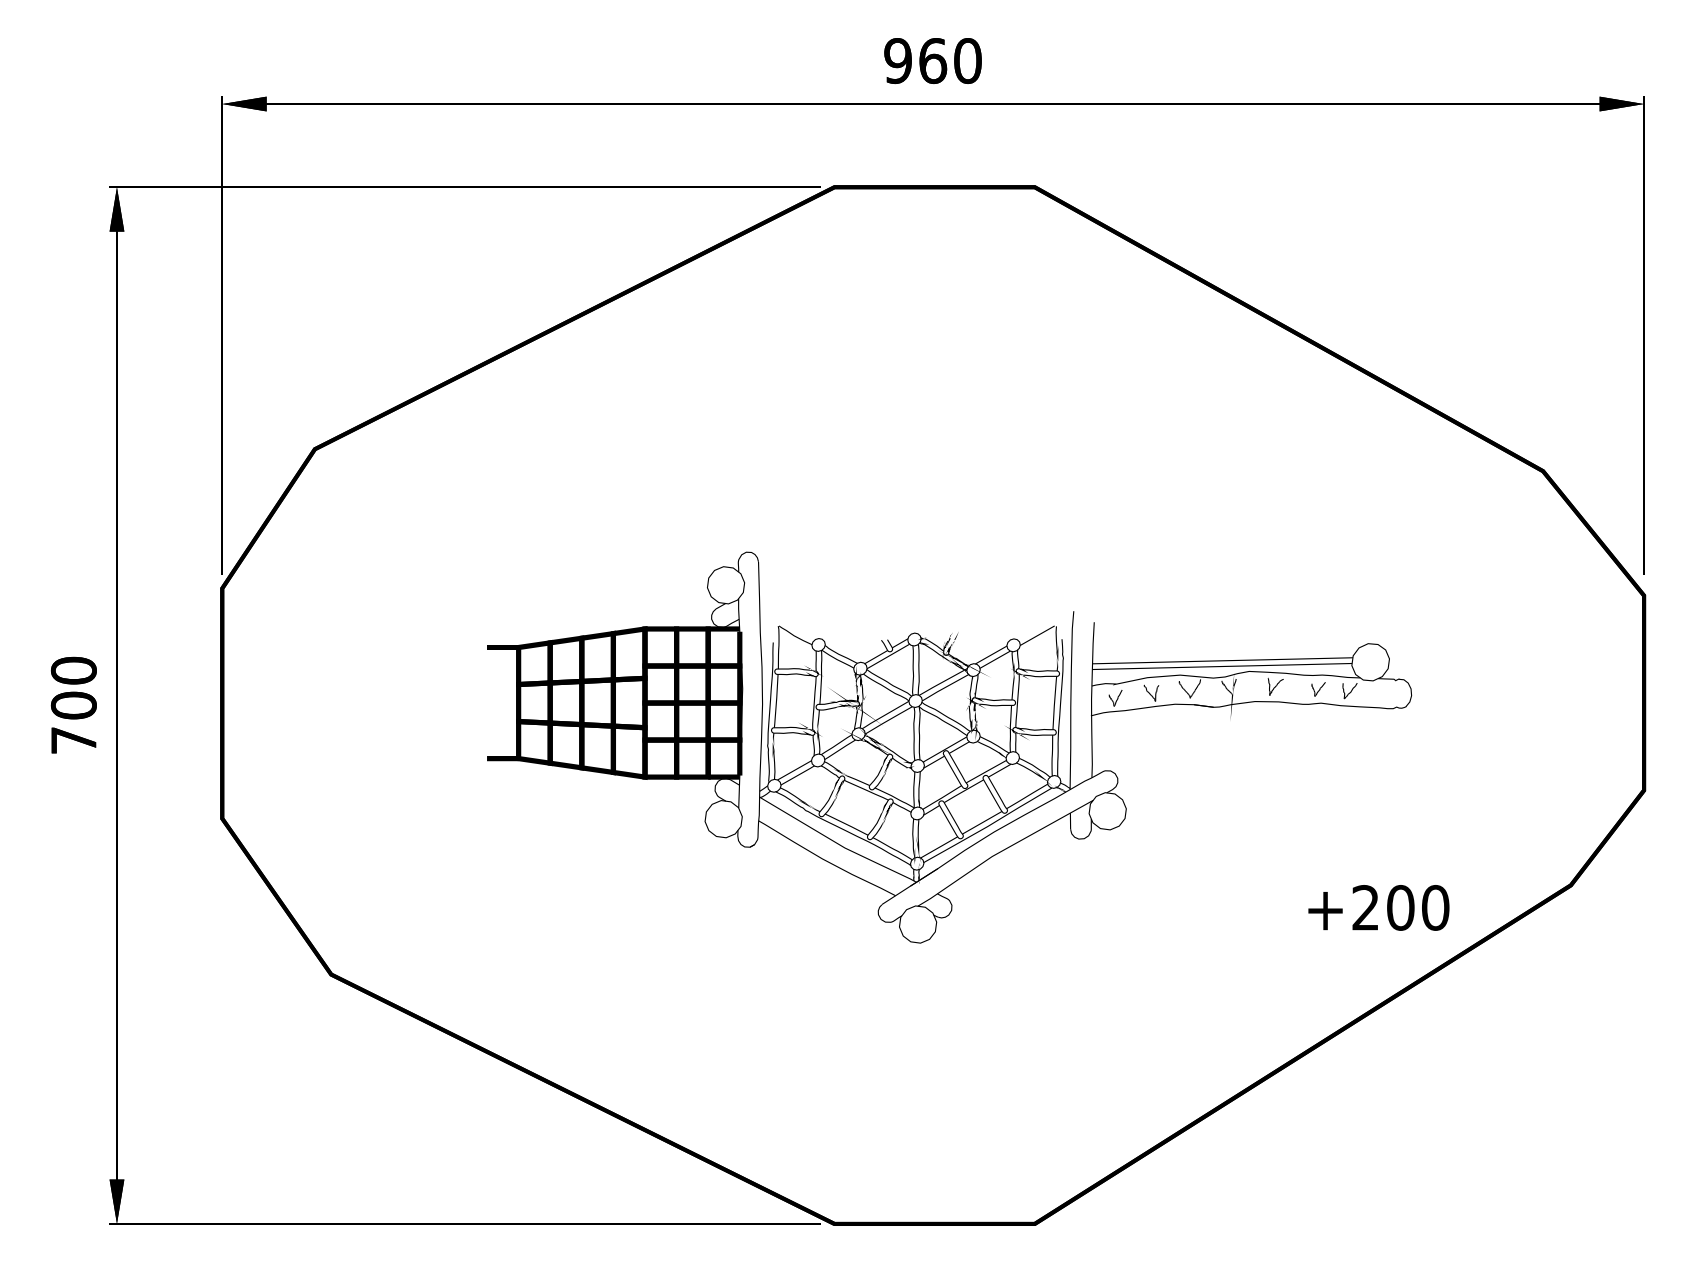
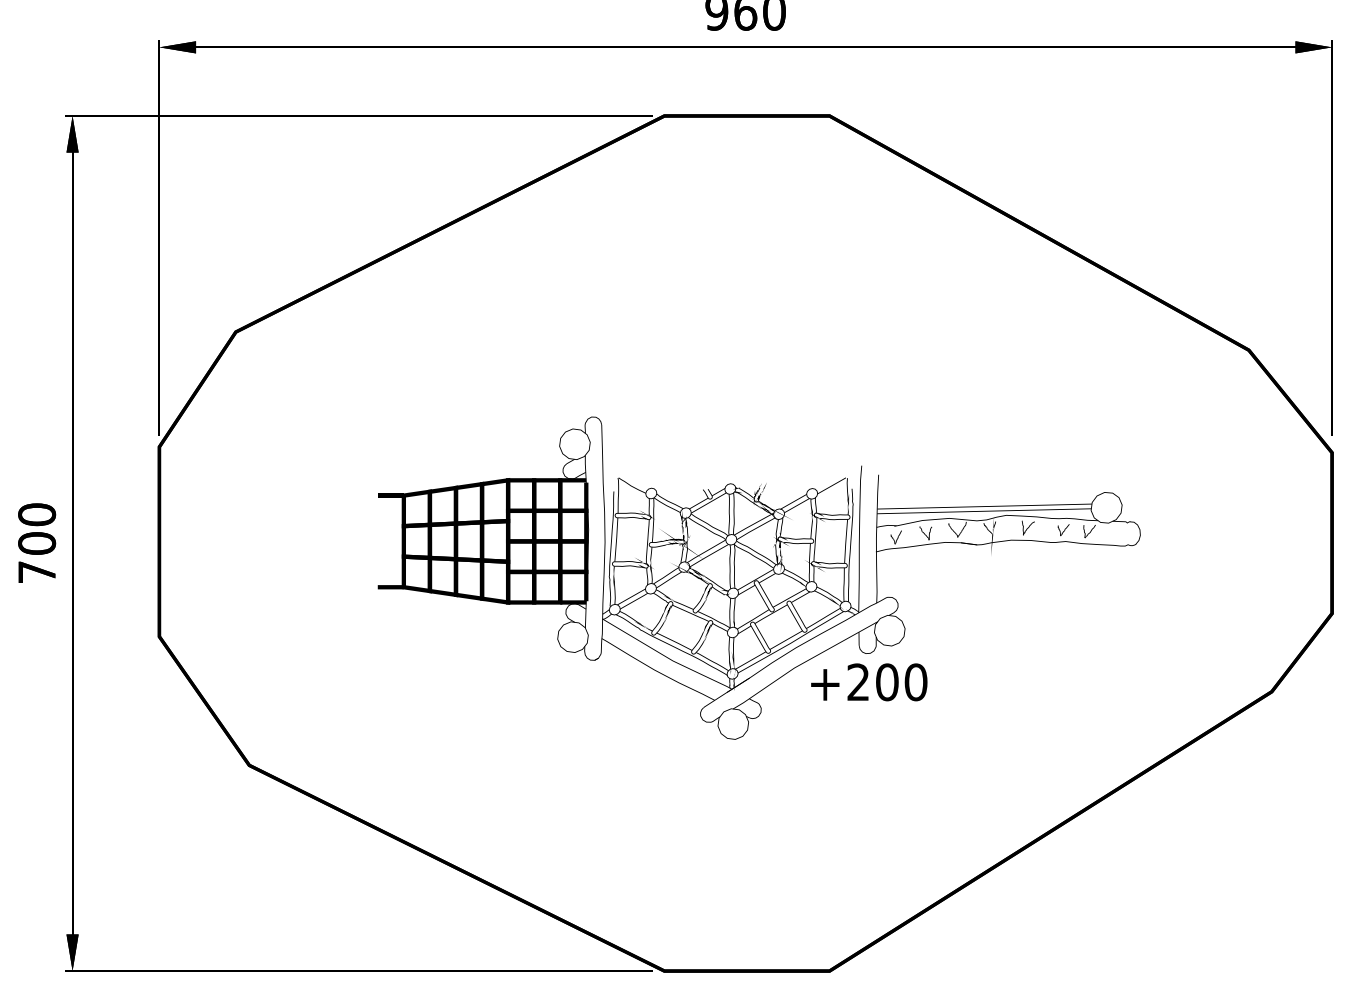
text: (1378, 907) -> (868, 682), moved

